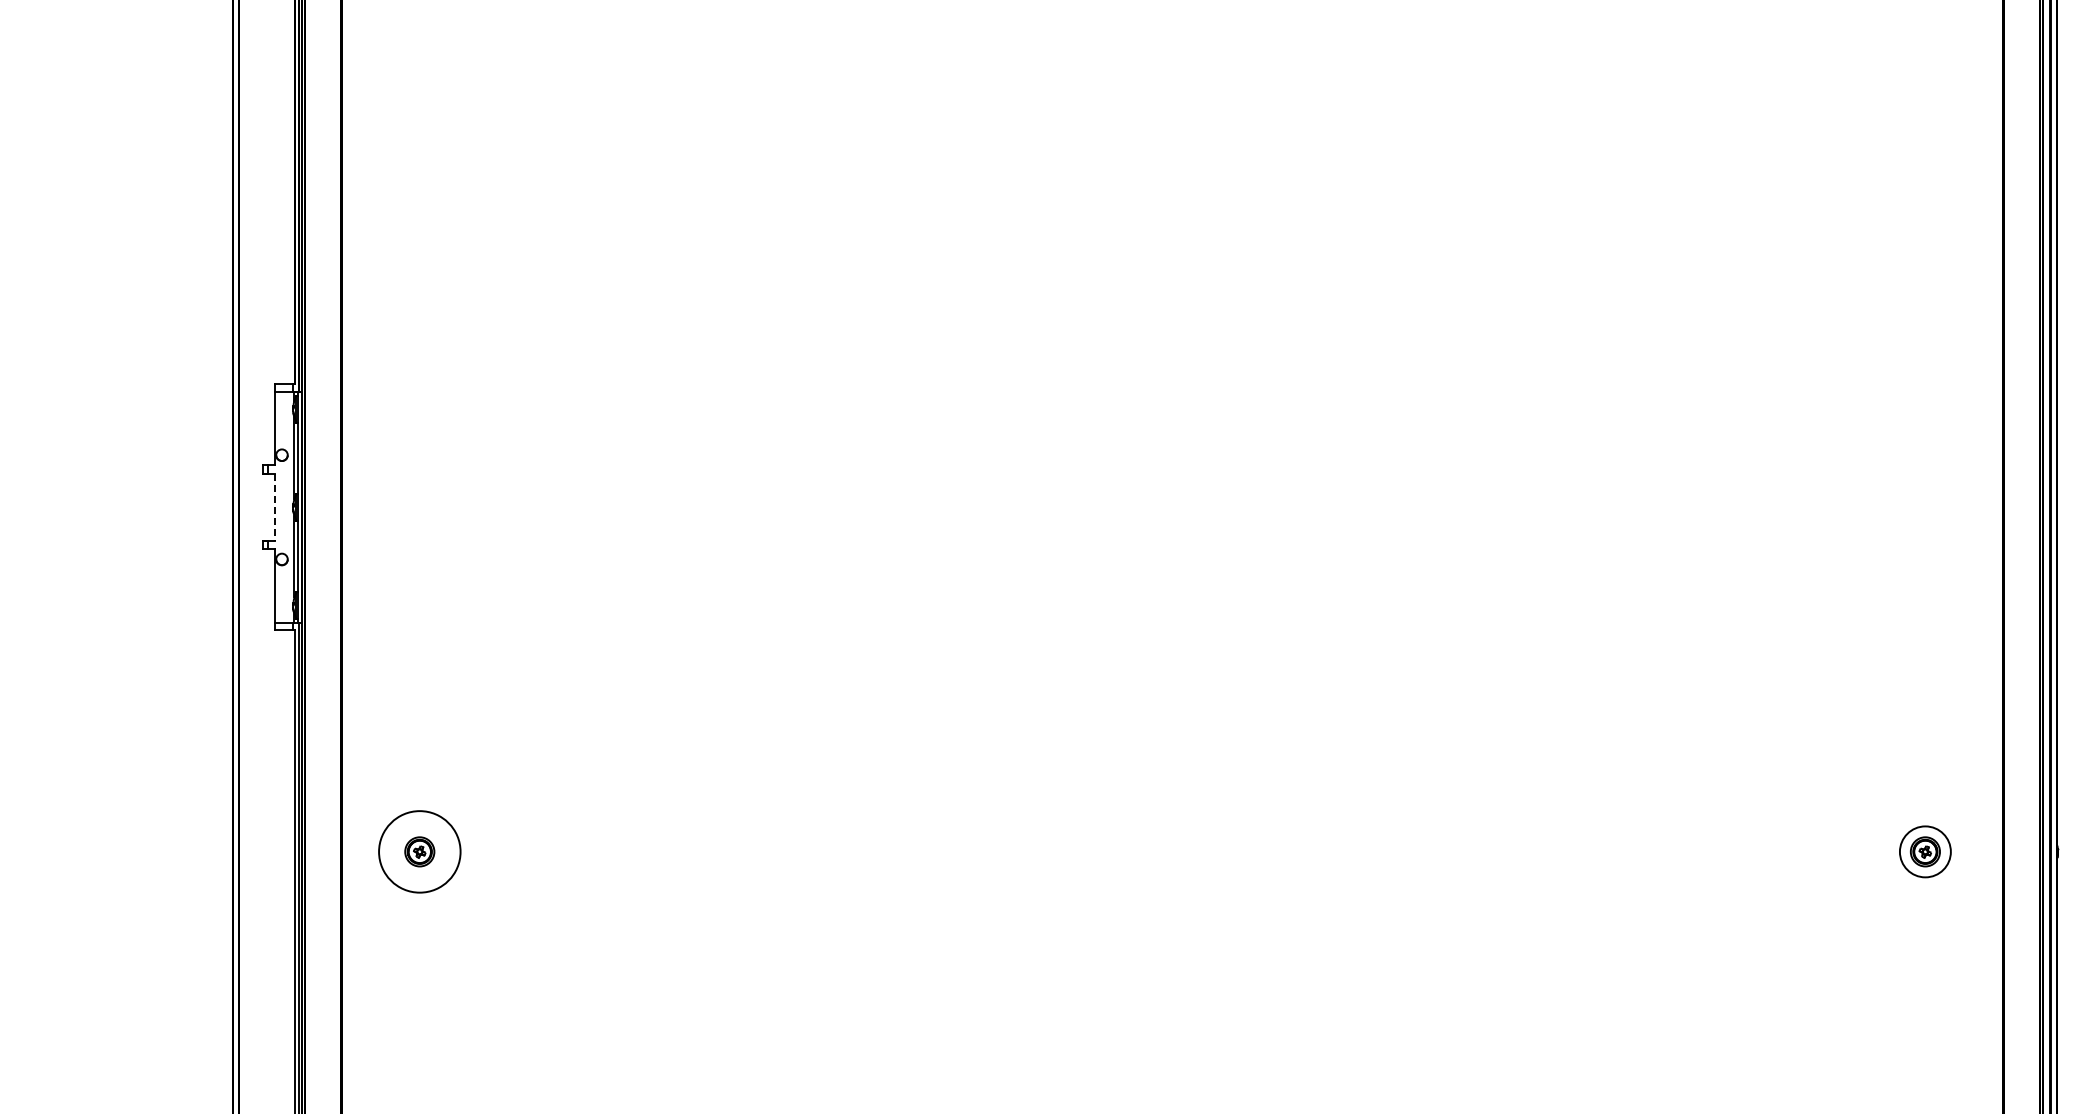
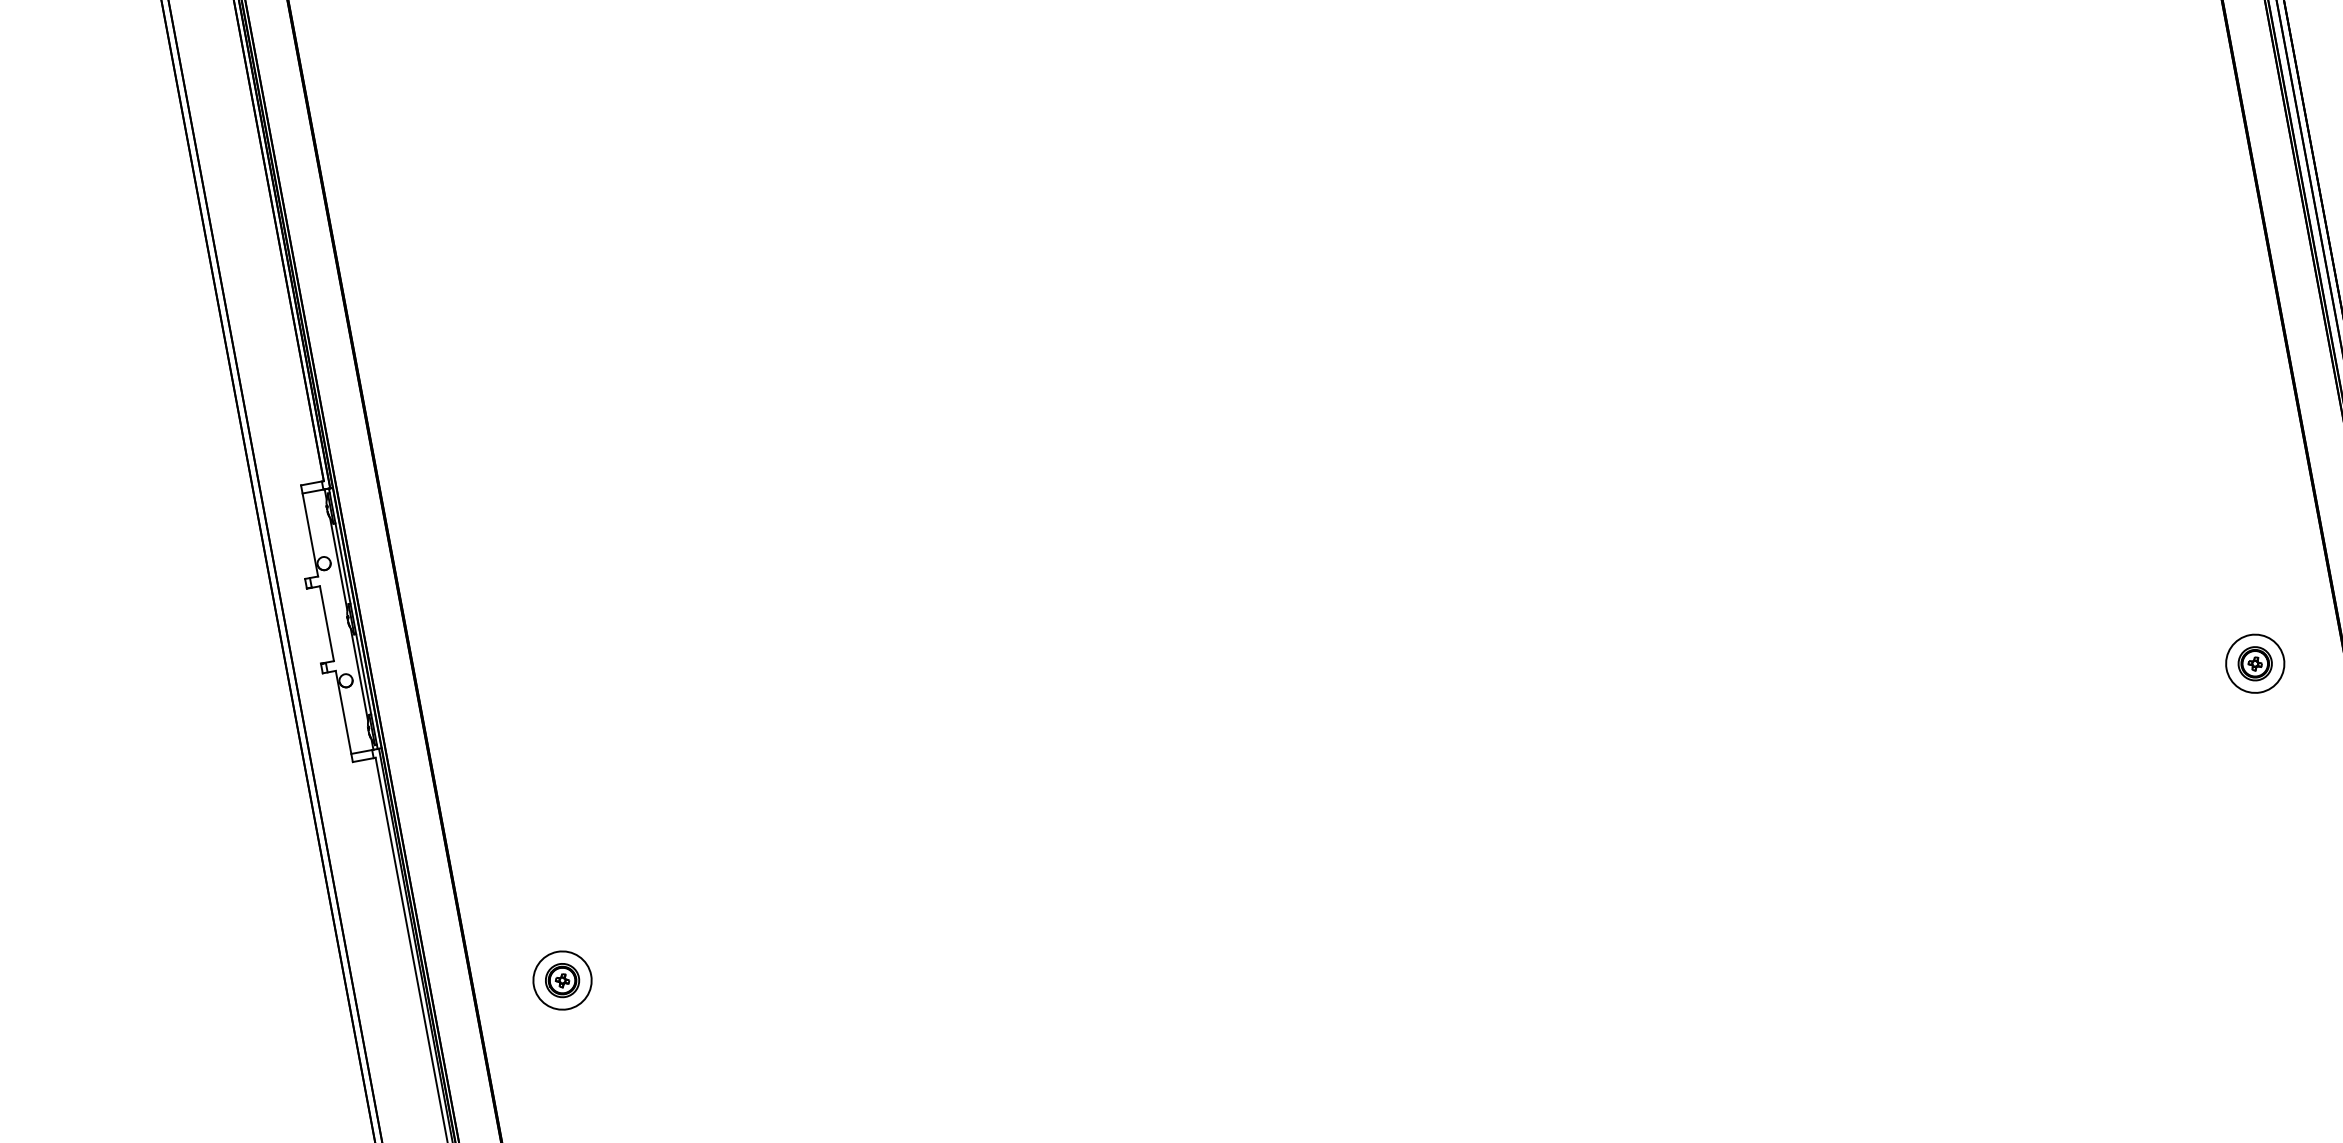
line: (274, 507) -> (326, 623), dashed -> solid
circle: (419, 851) -> (562, 980), size x0.62

